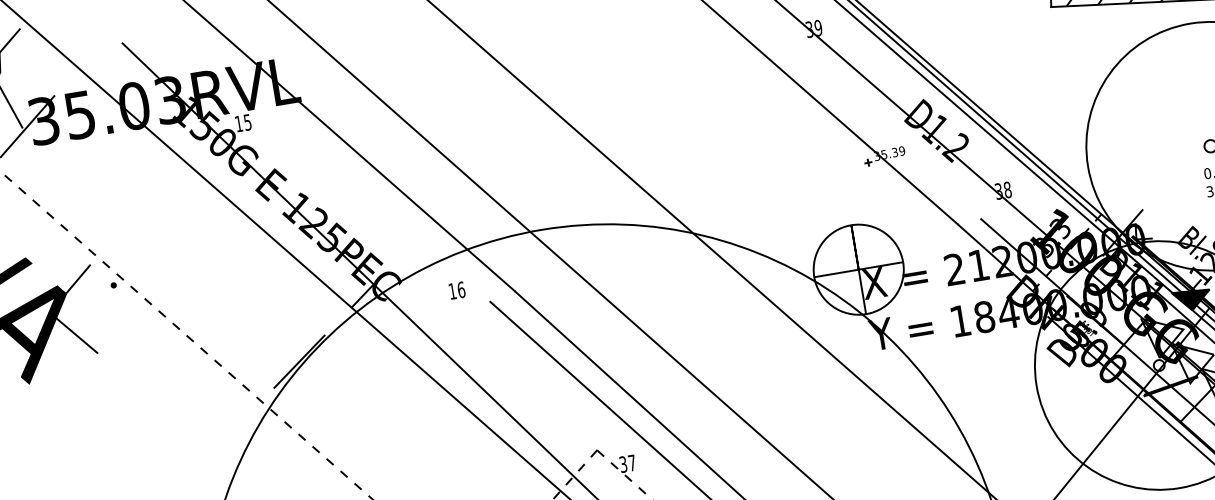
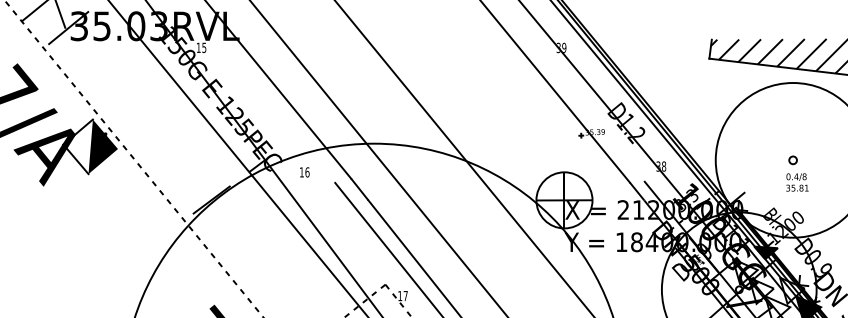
text: (456, 290) -> (304, 172), moved
fill: (112, 305) -> (102, 146), added
text: (623, 463) -> (400, 295), 37 -> 17

